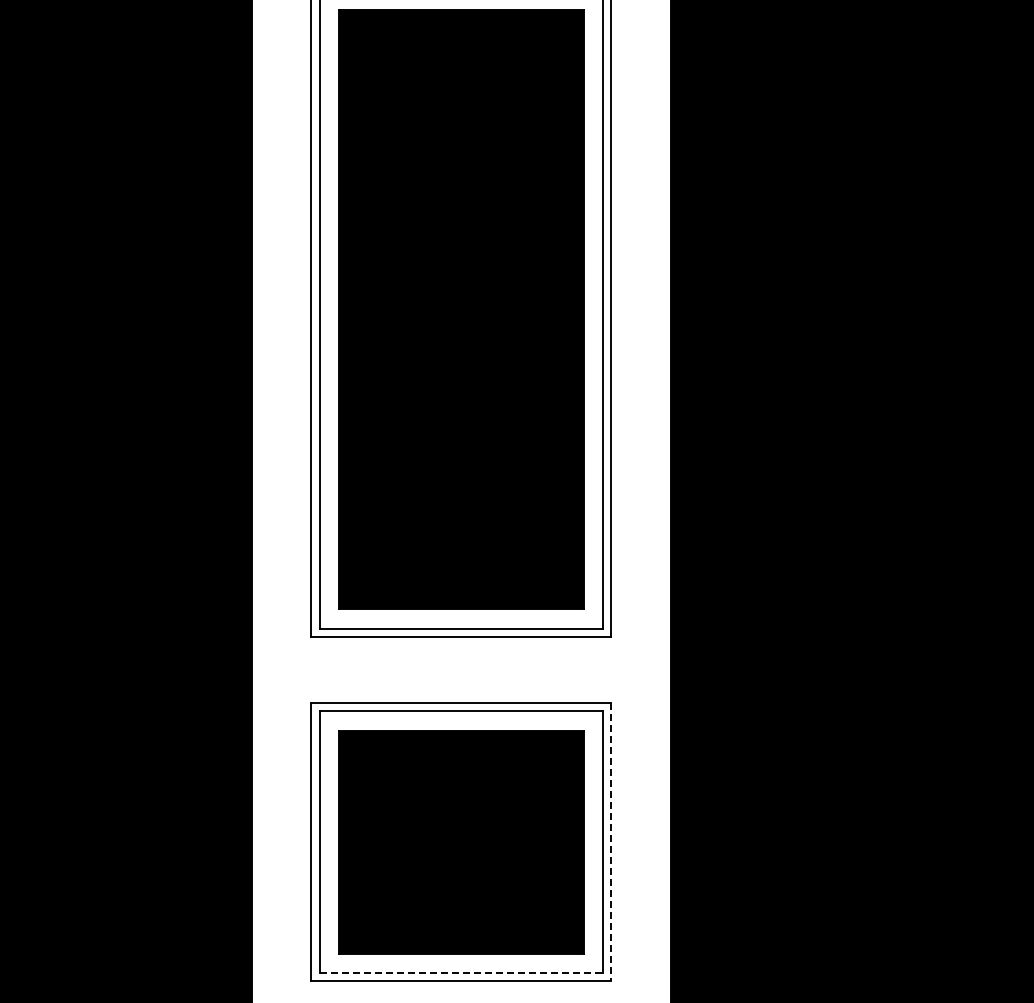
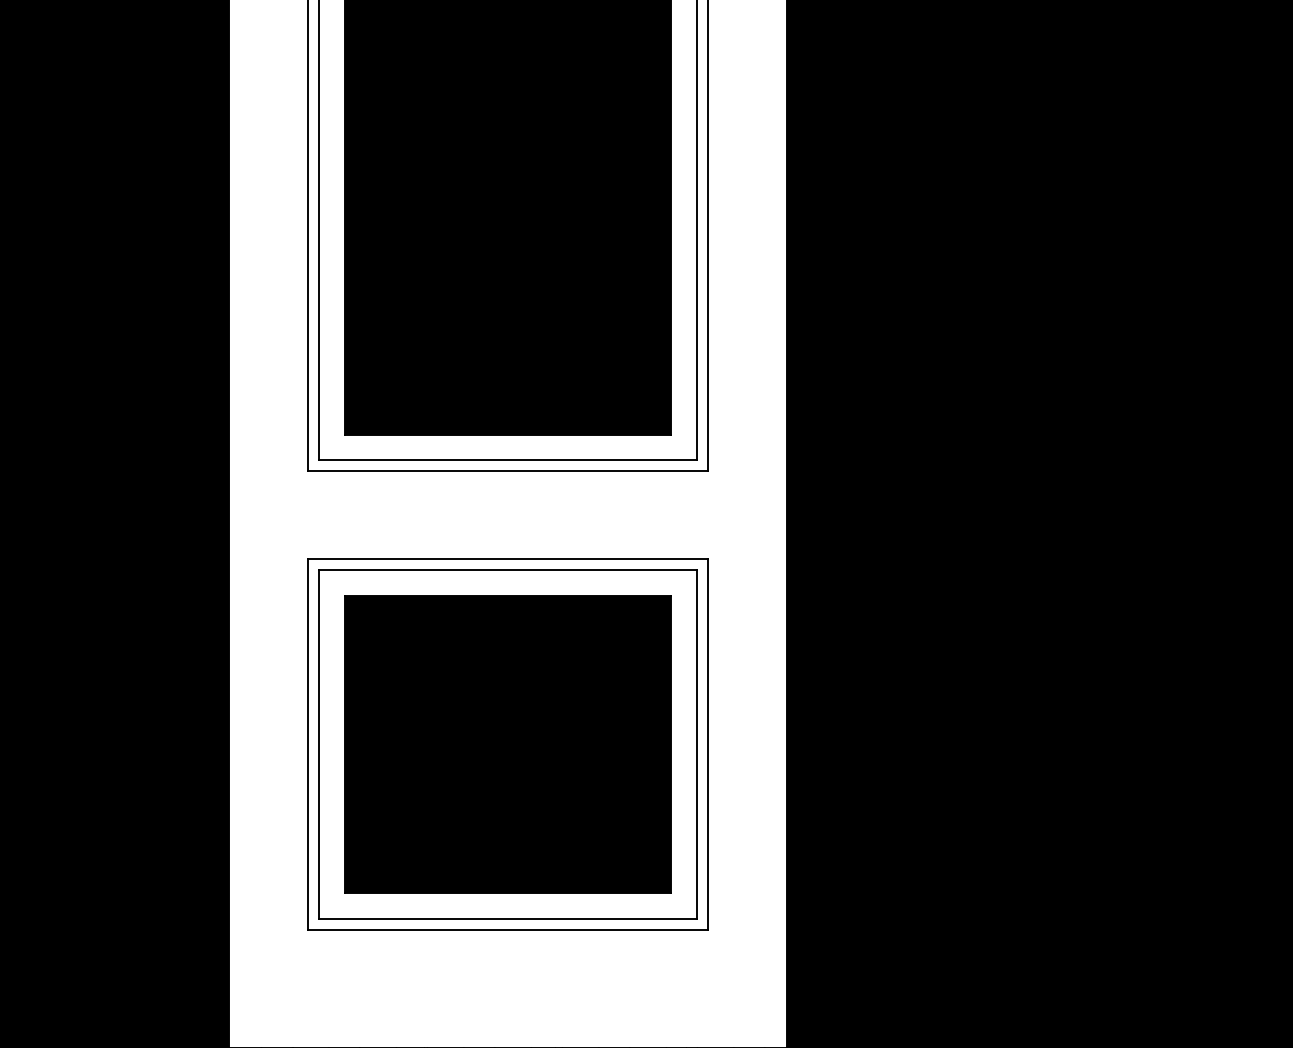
line: (611, 842) -> (708, 745), dashed -> solid
line: (461, 973) -> (508, 919), dashed -> solid

